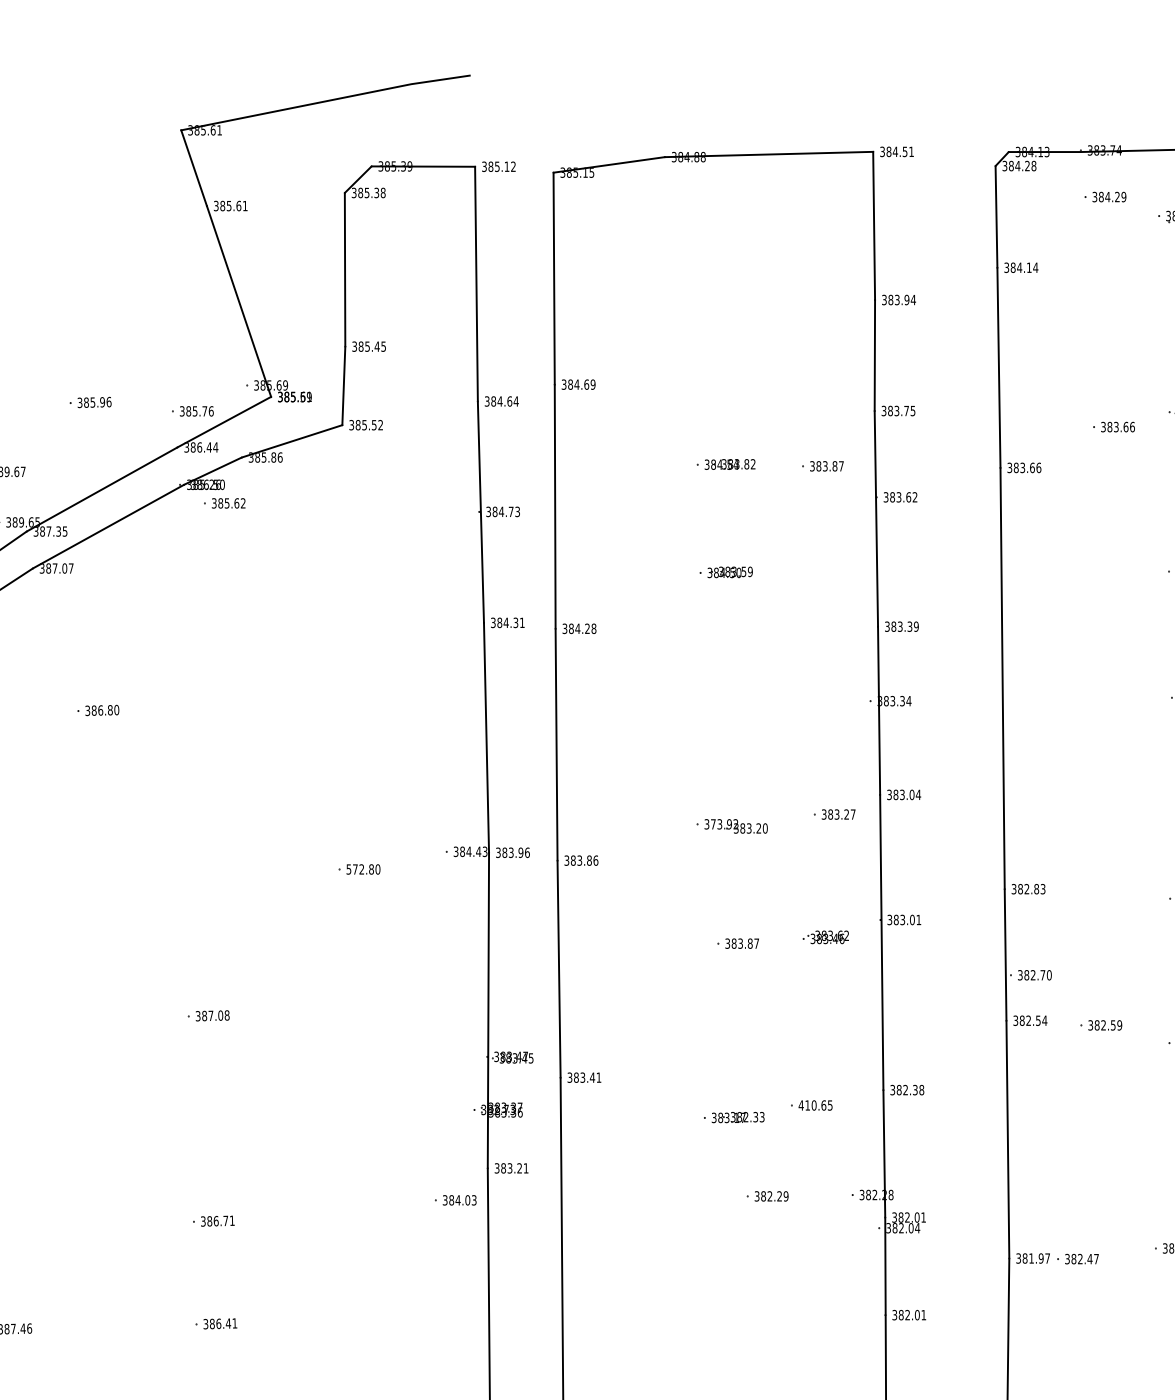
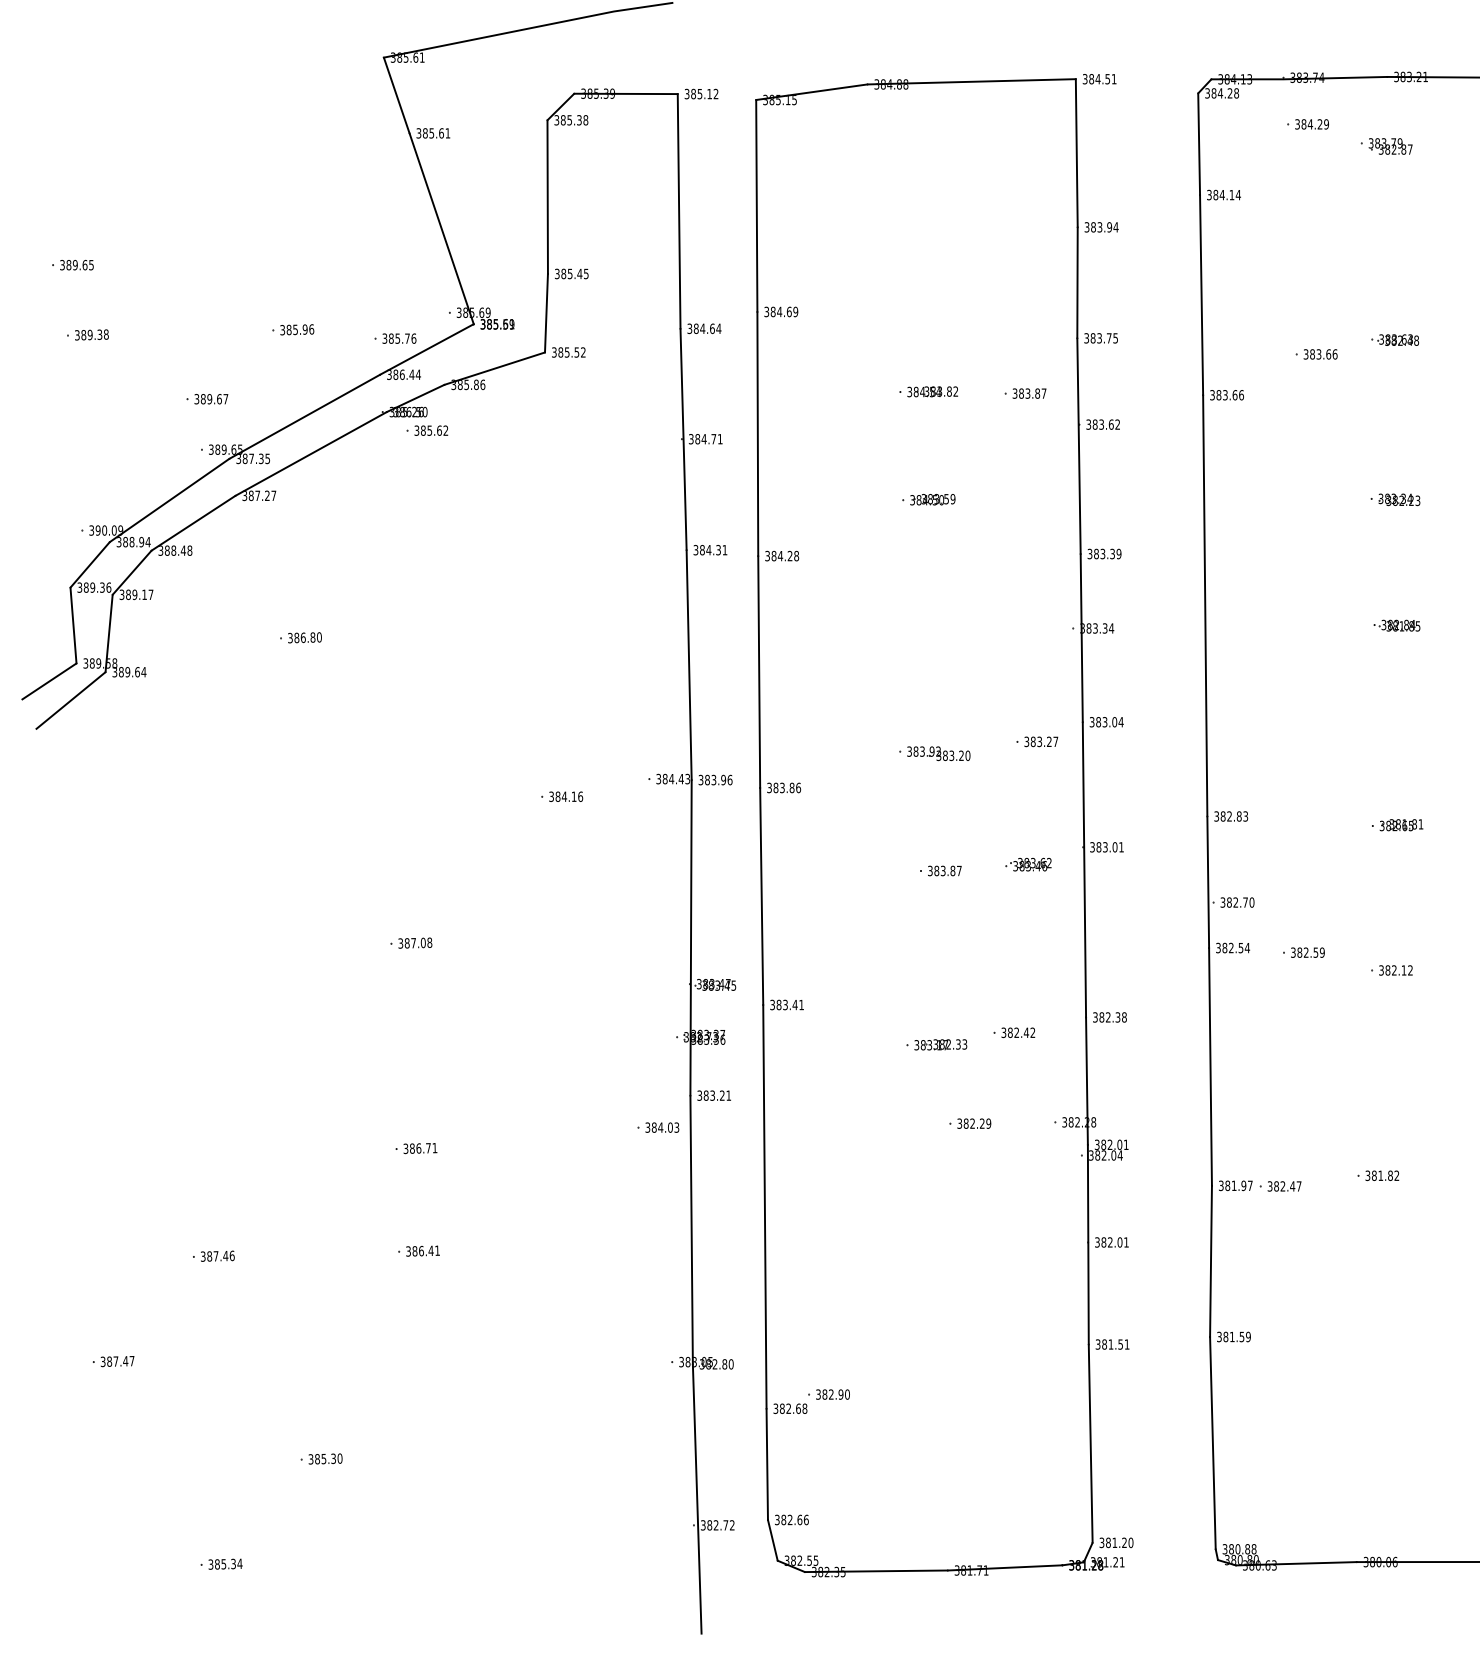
text: (516, 512) -> (719, 439), 384.73 -> 384.71
text: (64, 568) -> (267, 495), 387.07 -> 387.27
text: (712, 824) -> (915, 751), 373.92 -> 383.92
text: (363, 869) -> (566, 796), 572.80 -> 384.16
text: (815, 1105) -> (1018, 1032), 410.65 -> 382.42

